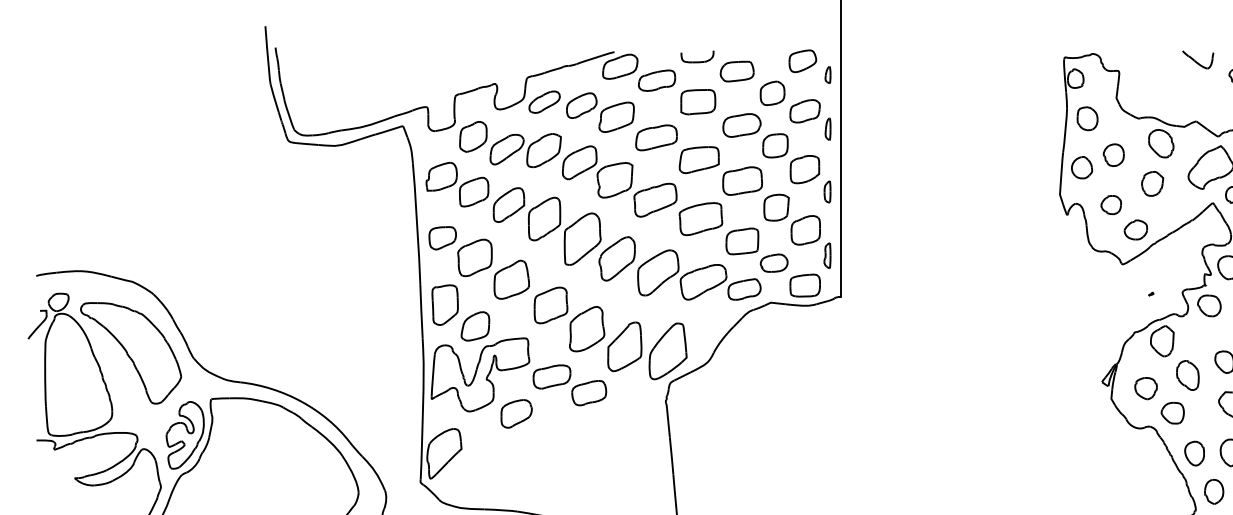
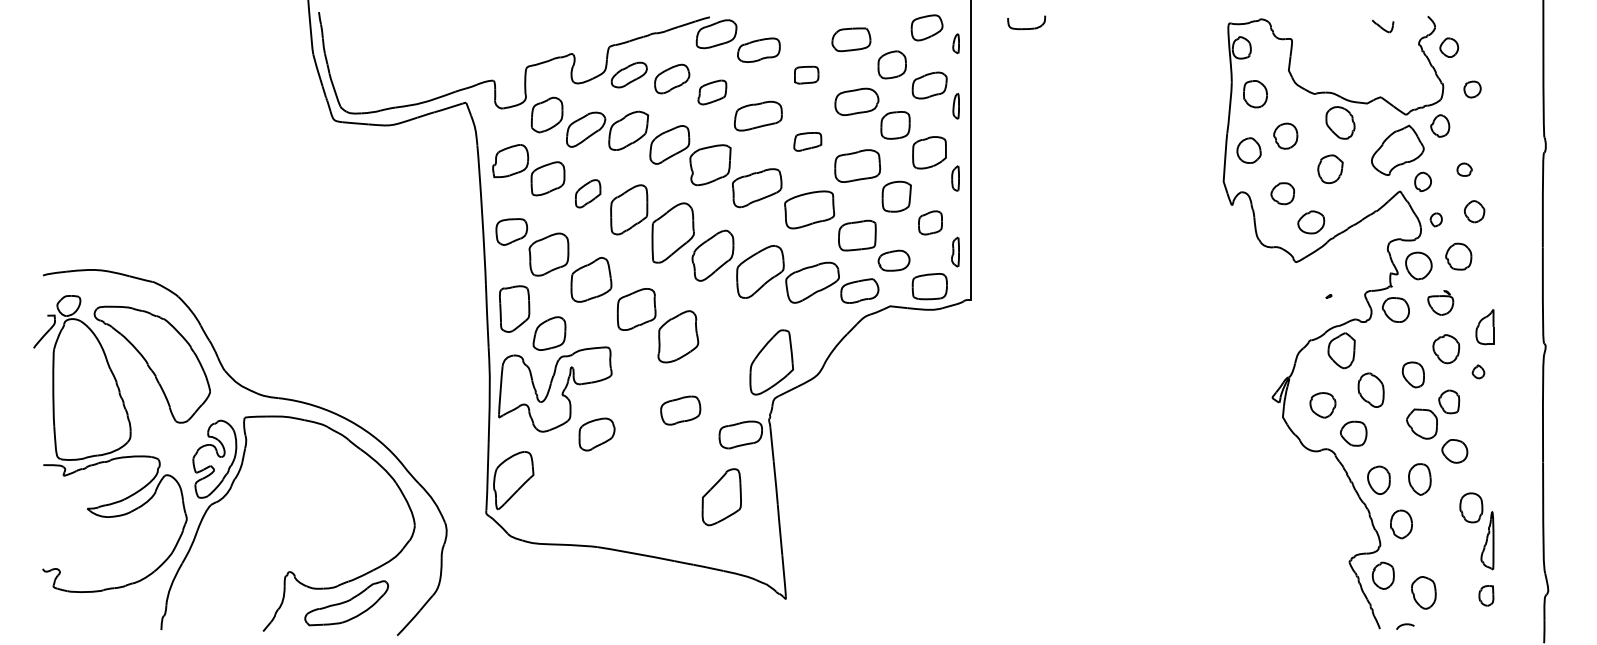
part: (697, 56) -> (1026, 22), moved
part: (1197, 60) -> (1382, 26), size x0.6
part: (698, 102) -> (806, 75), size x0.6
part: (616, 117) -> (712, 92), size x0.7
part: (699, 159) -> (807, 141), size x0.6
part: (508, 204) -> (587, 193), size x0.7
part: (805, 230) -> (930, 222), size x0.7
part: (624, 347) -> (721, 497), moved
part: (551, 376) -> (740, 434), moved

